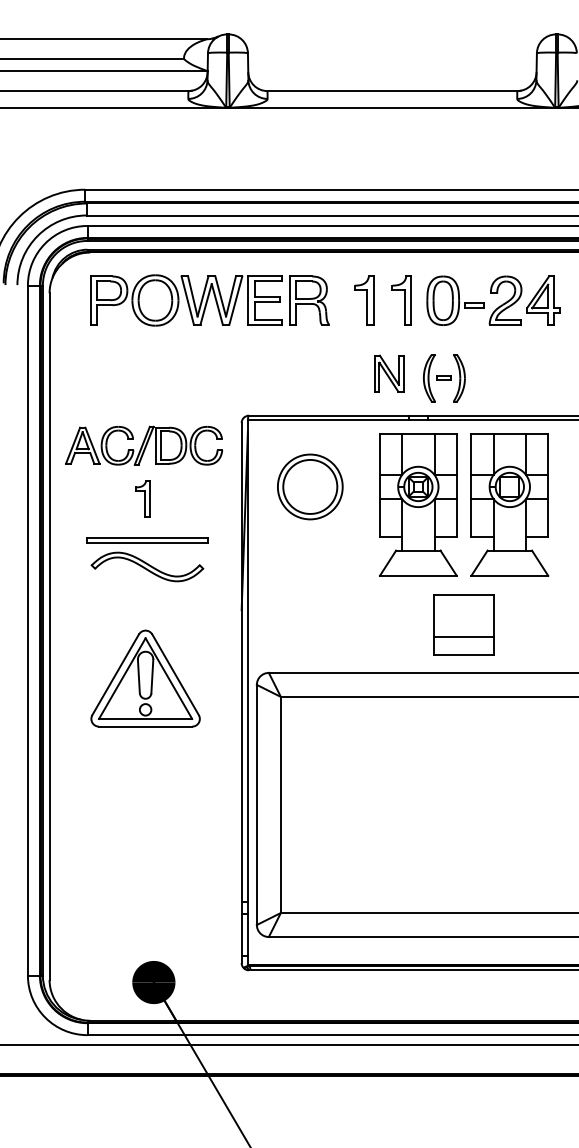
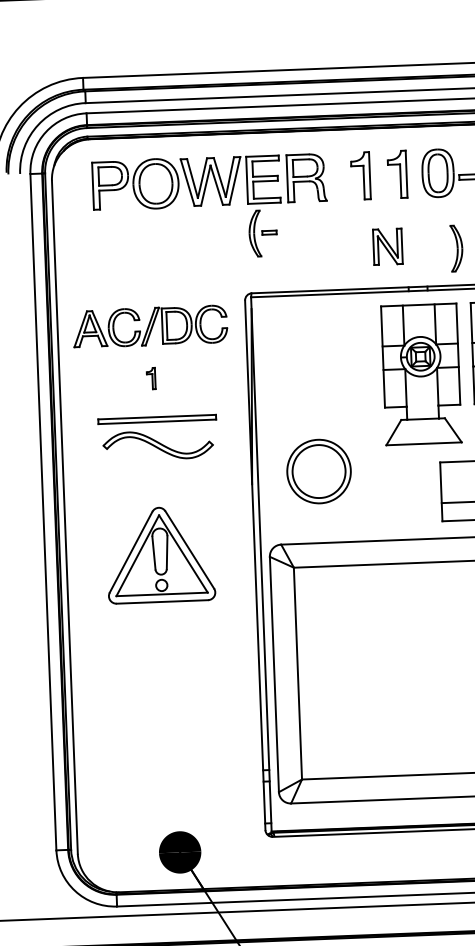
part: (437, 378) -> (263, 233), moved
part: (310, 486) -> (319, 471), moved
part: (142, 498) -> (150, 378), size x0.6

